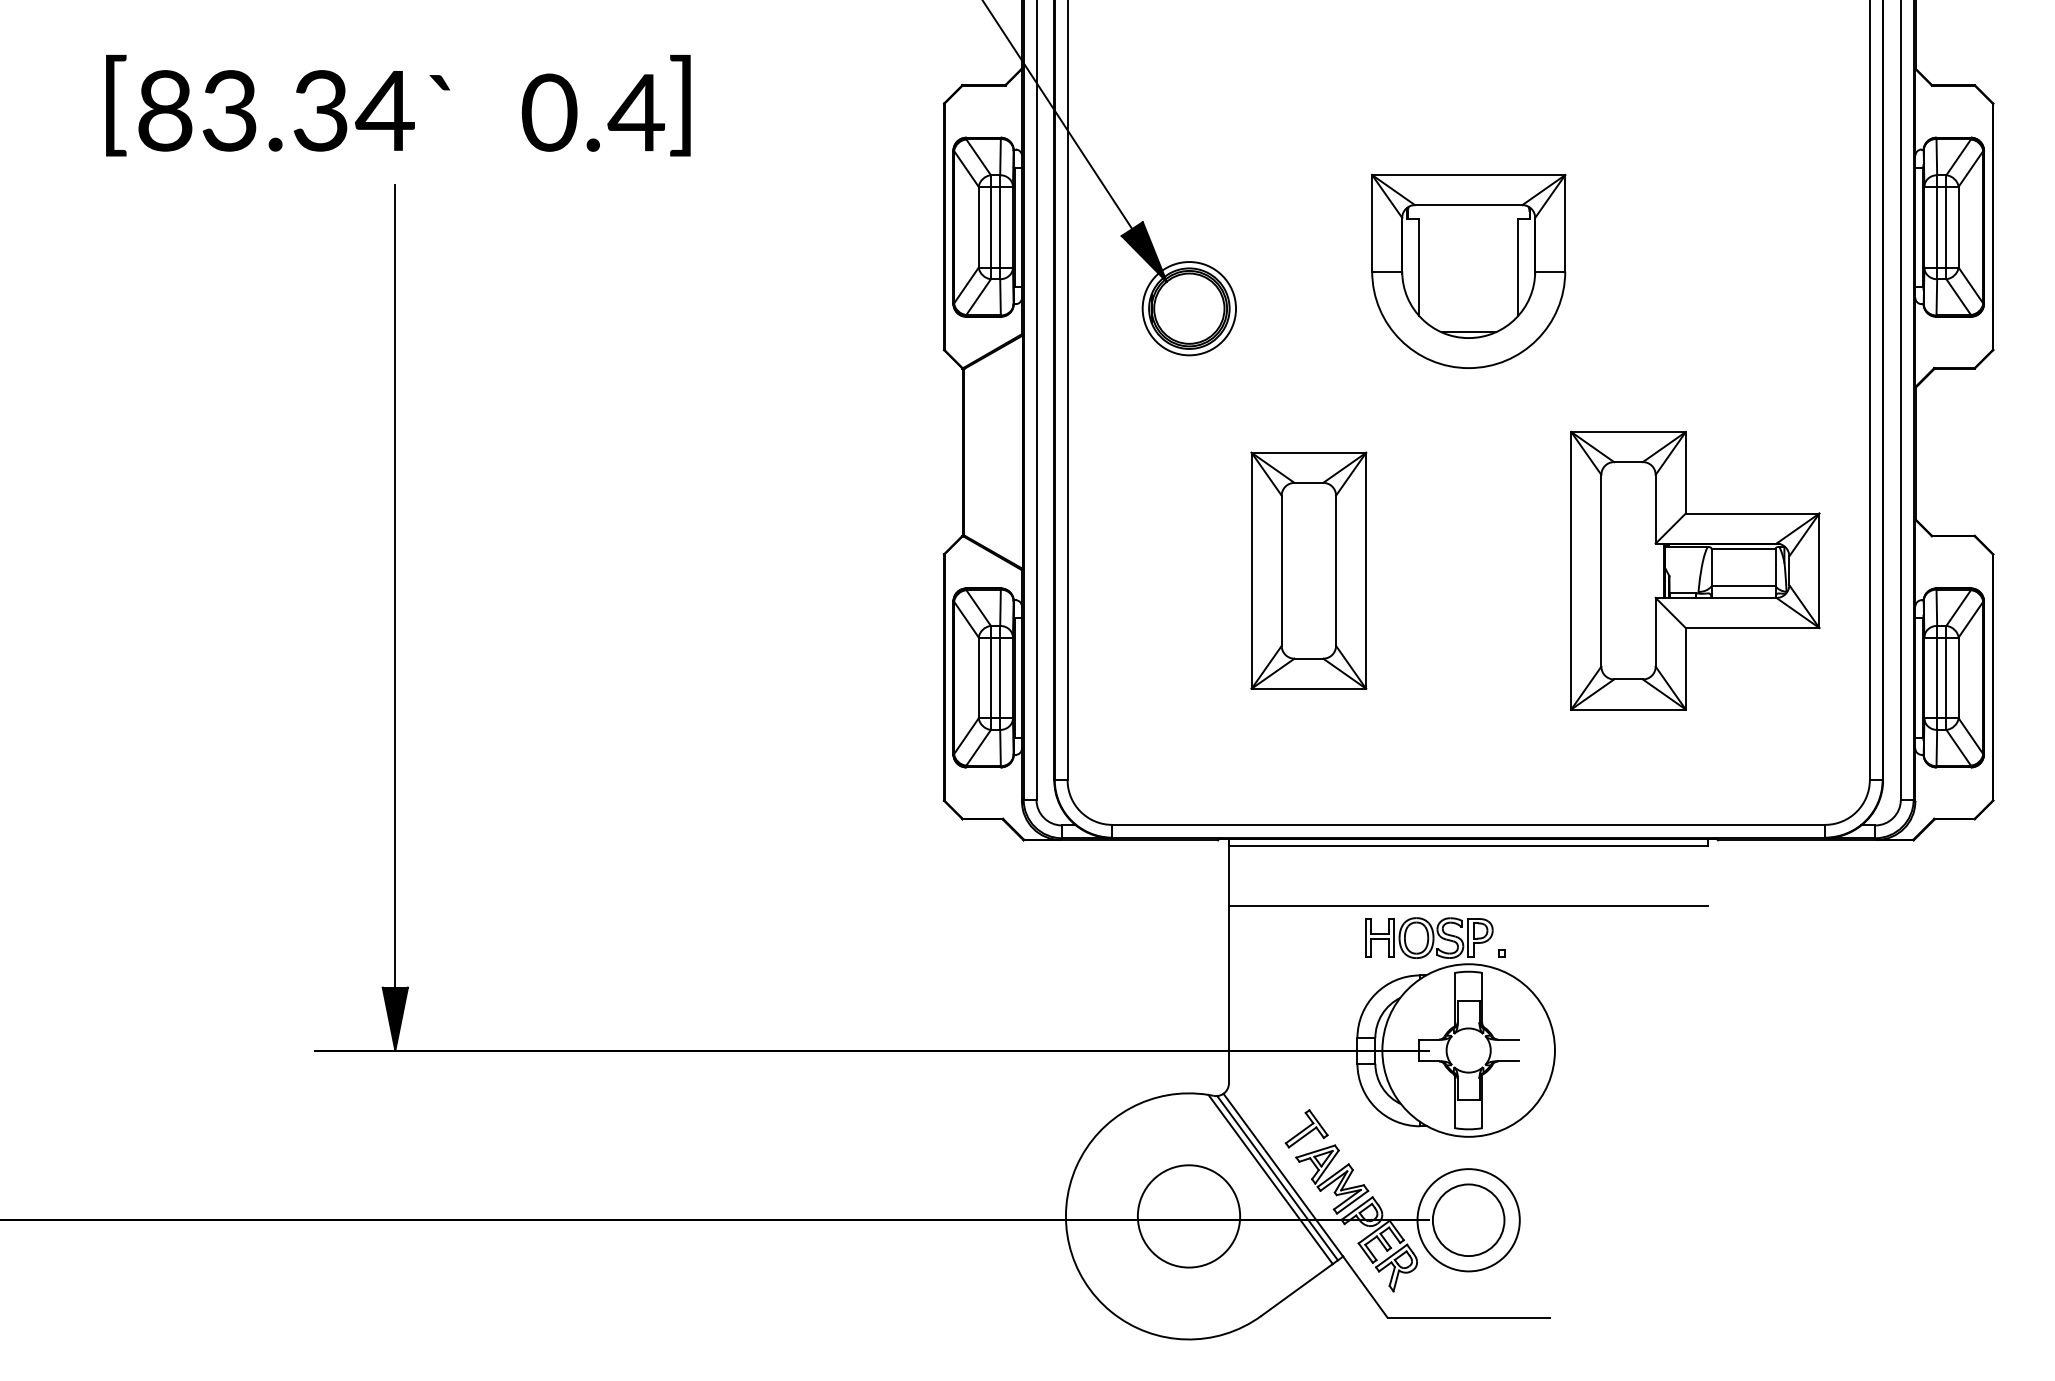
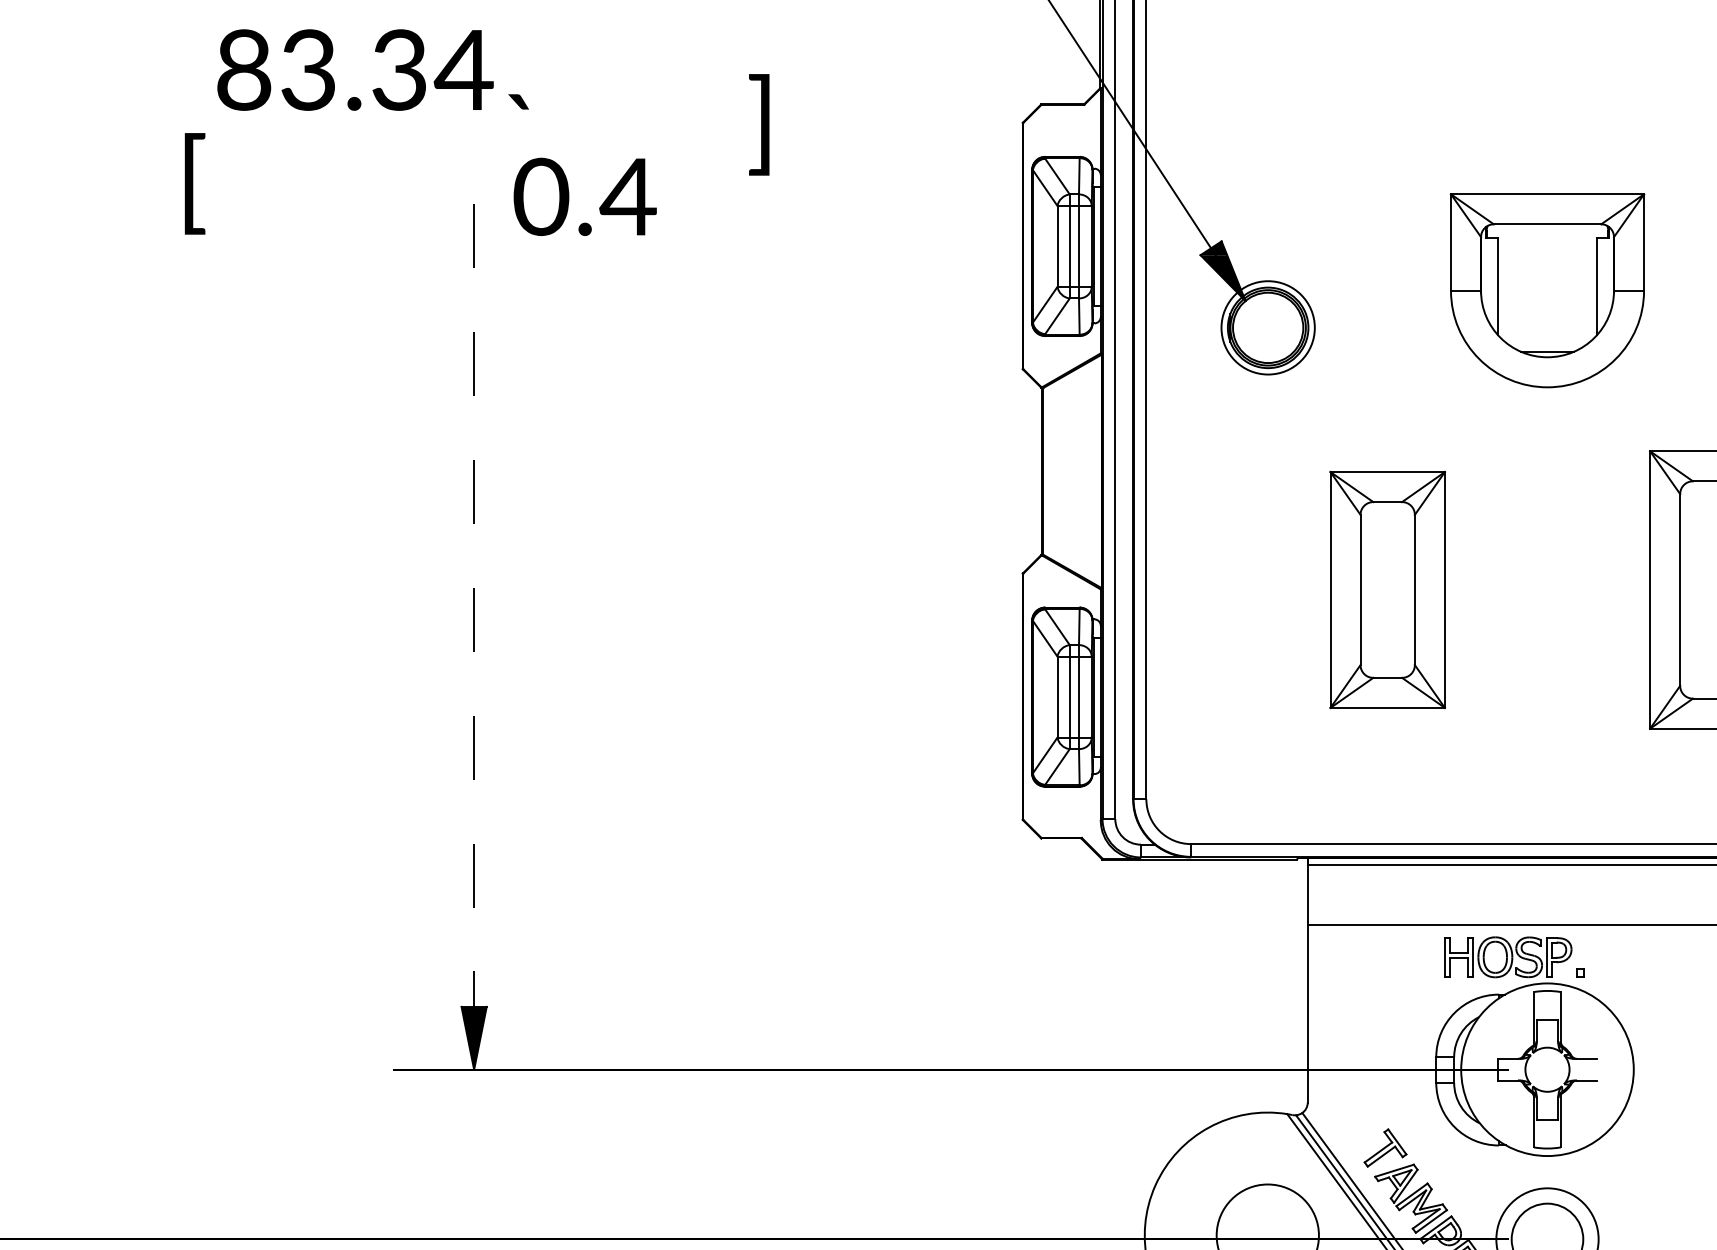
text: (116, 105) -> (195, 183), moved
text: (276, 110) -> (355, 69), moved
text: (592, 112) -> (584, 196), moved
line: (395, 586) -> (474, 605), solid -> dashed

